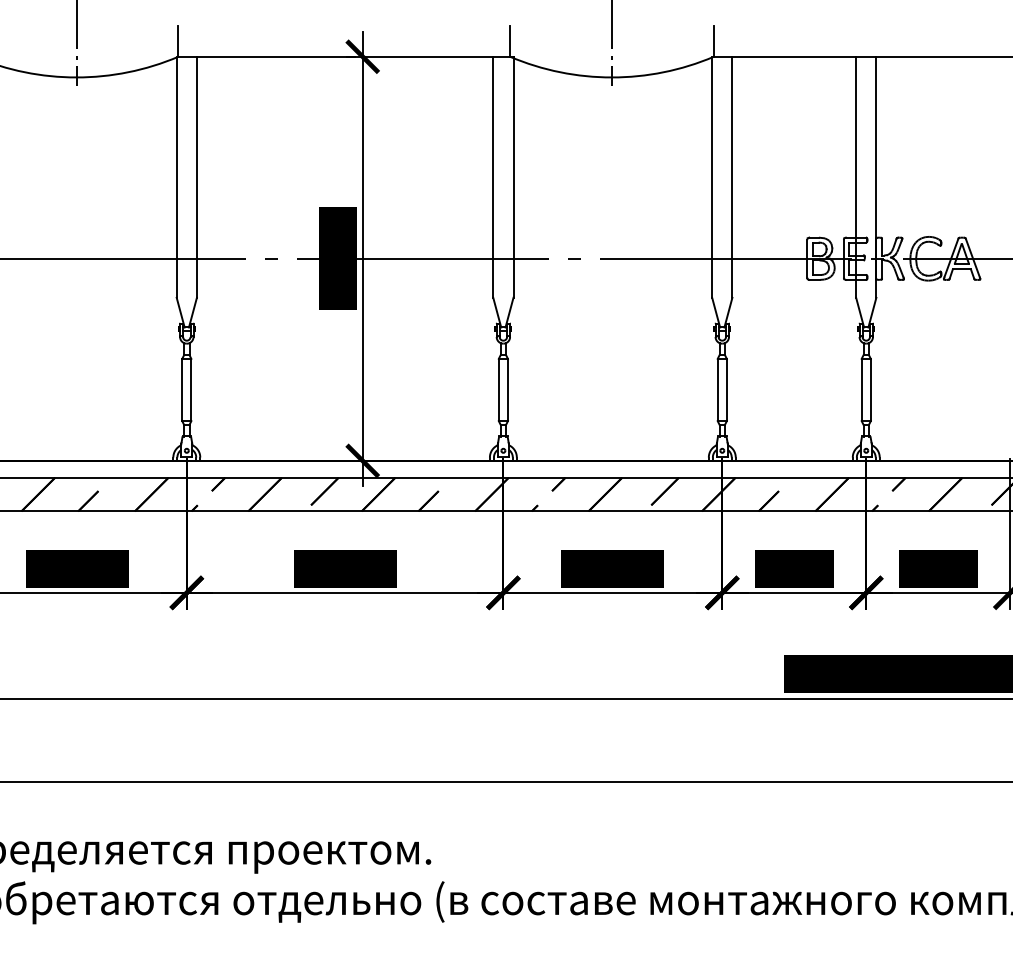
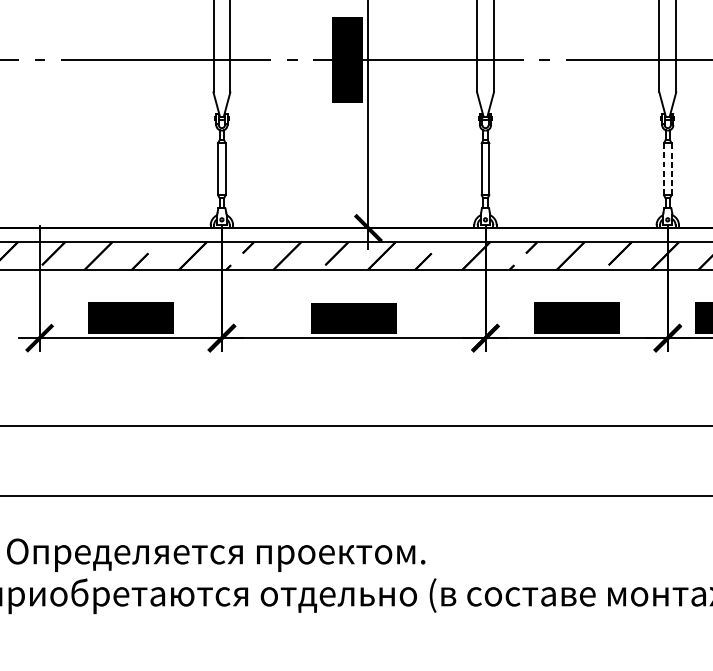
line: (726, 389) -> (671, 168), solid -> dashed
line: (717, 390) -> (663, 169), solid -> dashed

